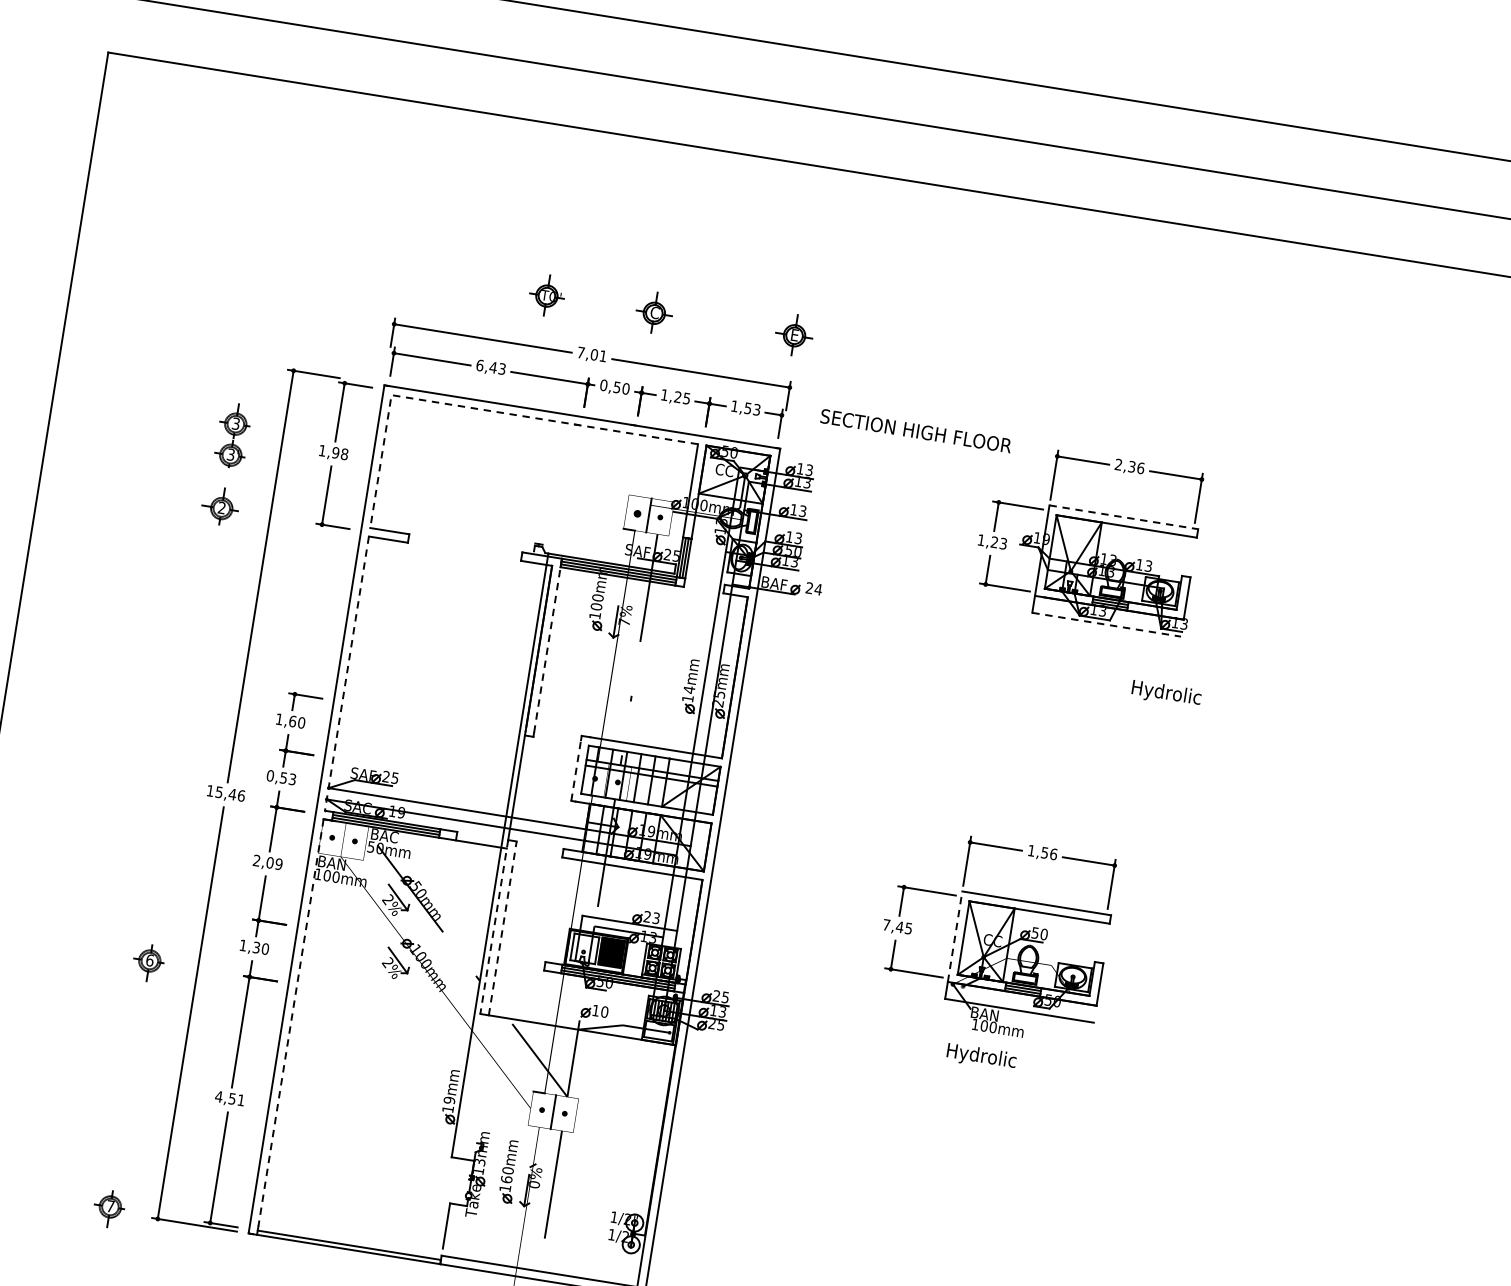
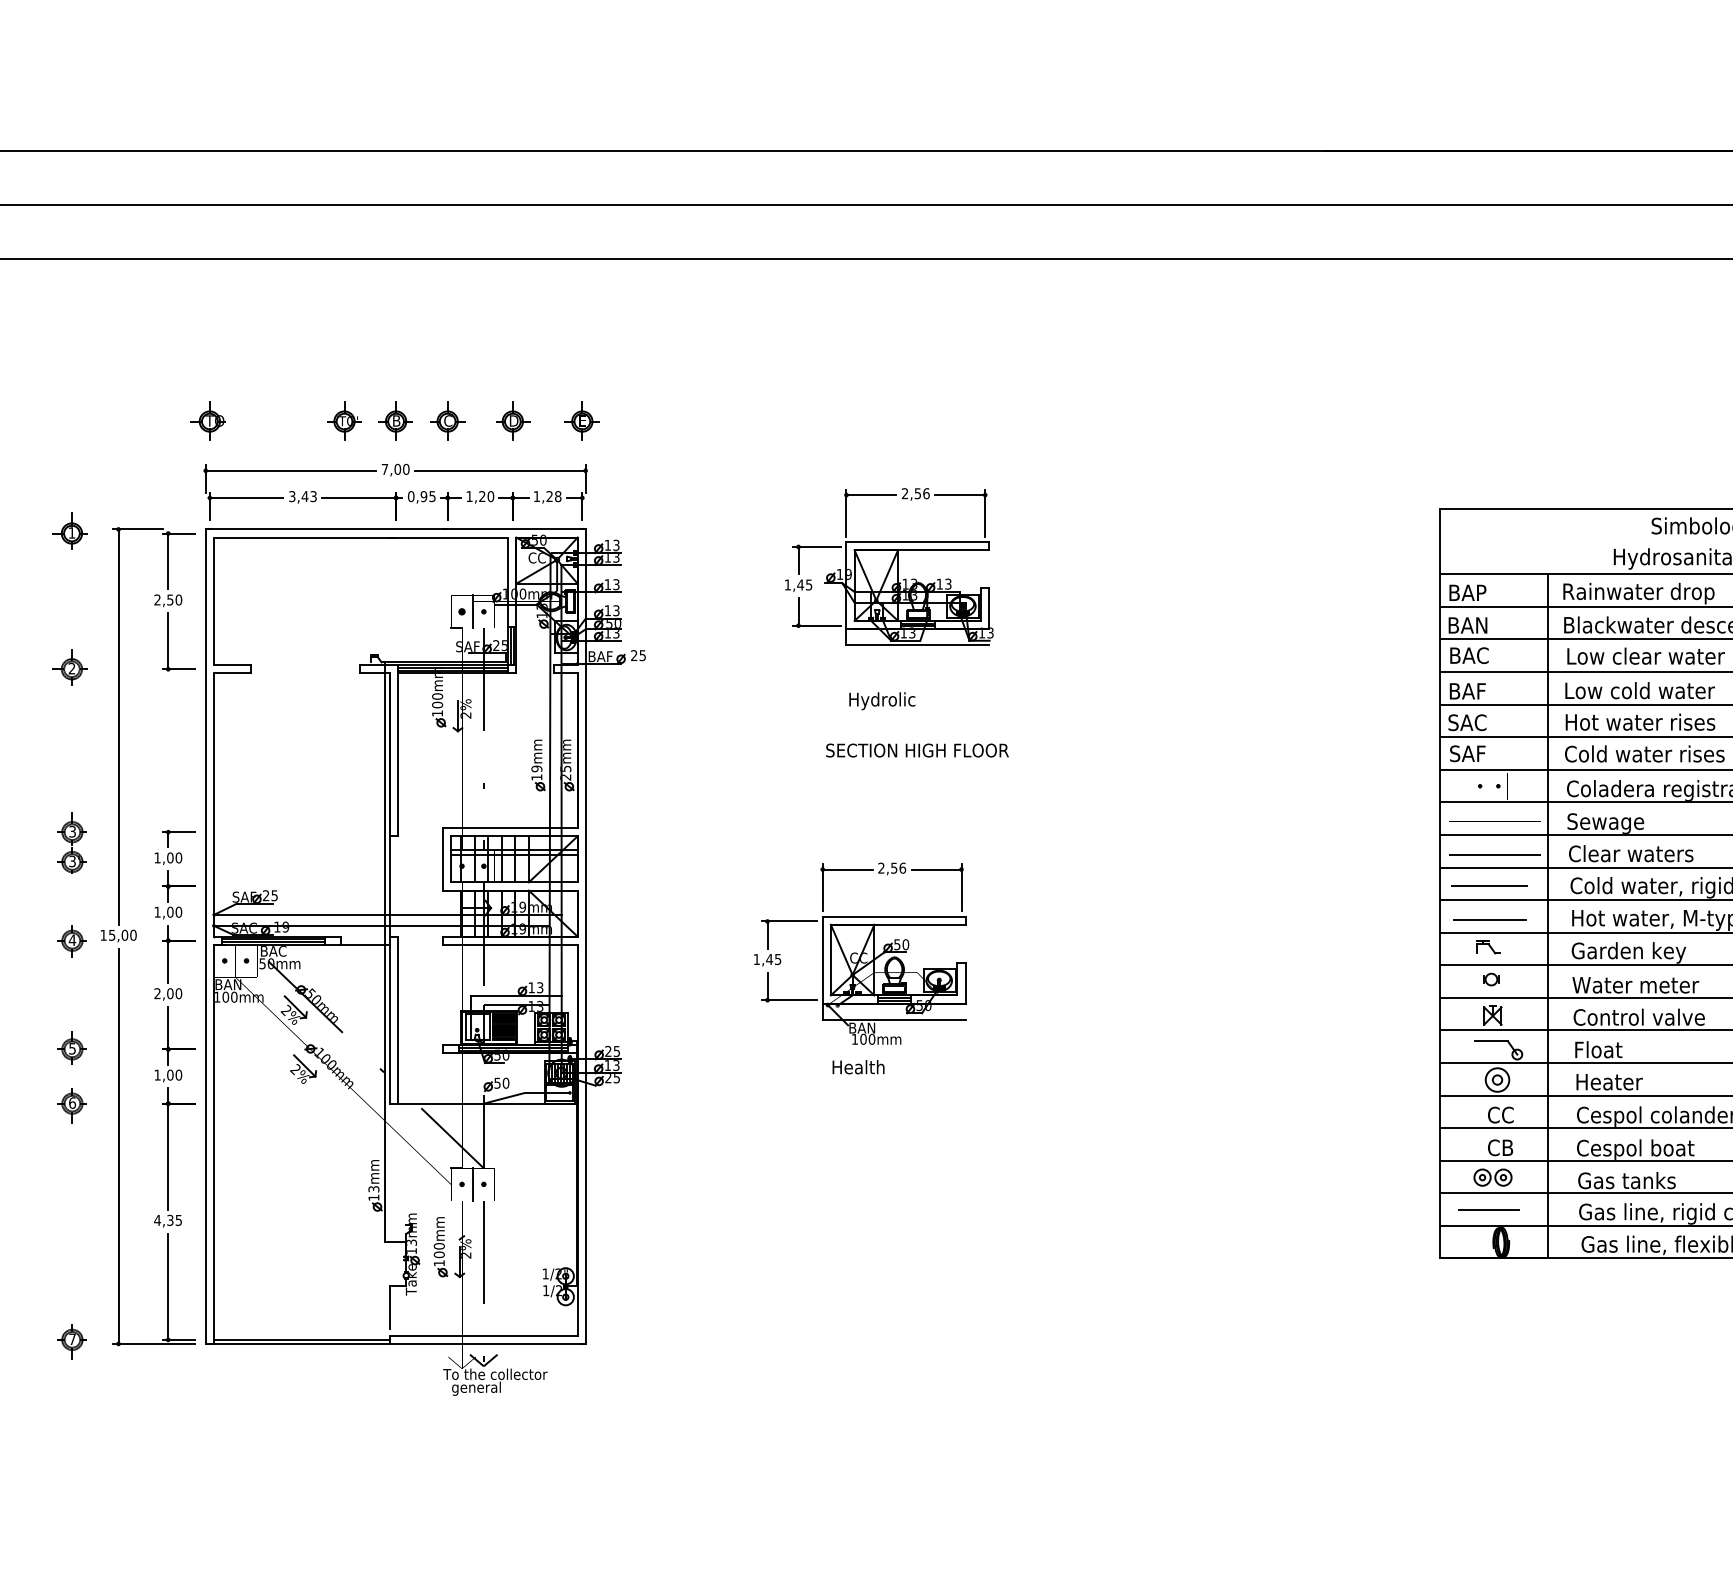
part: (404, 272) -> (207, 420), added
part: (600, 303) -> (395, 420), added
part: (723, 323) -> (513, 420), added
text: (603, 355) -> (406, 468), 7,01 -> 7,00
part: (242, 363) -> (69, 530), added
text: (480, 365) -> (292, 496), 6,43 -> 3,43
text: (620, 387) -> (427, 496), 0,50 -> 0,95
text: (686, 398) -> (490, 496), 1,25 -> 1,20
line: (477, 408) -> (296, 537), dashed -> solid
text: (752, 409) -> (553, 496), 1,53 -> 1,28
text: (916, 431) -> (917, 750), moved
part: (233, 434) -> (71, 842), moved
text: (333, 452) -> (168, 599), 1,98 -> 2,50
text: (1131, 466) -> (917, 493), 2,36 -> 2,56
line: (1124, 517) -> (918, 542), dashed -> solid
text: (998, 542) -> (804, 584), 1,23 -> 1,45
text: (818, 589) -> (642, 655), 24 -> 25
text: (623, 622) -> (465, 715), 7%%% -> 2%%%
line: (1107, 625) -> (918, 645), dashed -> solid
line: (548, 645) -> (398, 748), dashed -> solid
line: (346, 674) -> (213, 805), dashed -> solid
text: (688, 689) -> (536, 768), 14mm -> 19mm
text: (1166, 694) -> (882, 701), moved
text: (293, 721) -> (170, 857), 1,60 -> 1,00
line: (576, 769) -> (443, 860), dashed -> solid
text: (281, 776) -> (168, 911), 0,53 -> 1,00
part: (175, 791) -> (71, 941), added
text: (236, 794) -> (128, 934), 15,46 -> 15,00
text: (1031, 850) -> (881, 867), 1,56 -> 2,56
text: (278, 863) -> (178, 993), 2,09 -> 2,00
part: (158, 902) -> (71, 1047), added
text: (647, 916) -> (531, 987), 23 -> 13
text: (886, 924) -> (756, 959), 7,45 -> 1,45
line: (493, 927) -> (389, 1020), dashed -> solid
line: (503, 927) -> (398, 1019), dashed -> solid
line: (954, 936) -> (822, 959), dashed -> solid
text: (256, 947) -> (170, 1074), 1,30 -> 1,00
text: (595, 1009) -> (497, 1082), 10 -> 50
line: (290, 1022) -> (213, 1140), dashed -> solid
text: (987, 1057) -> (871, 1068), Hydrolic -> Health
text: (236, 1098) -> (174, 1219), 4,51 -> 4,35
text: (449, 1100) -> (373, 1189), 19mm -> 13mm
text: (505, 1179) -> (438, 1254), 160mm -> 100mm
text: (534, 1184) -> (466, 1255), 0%%% -> 2%%%

